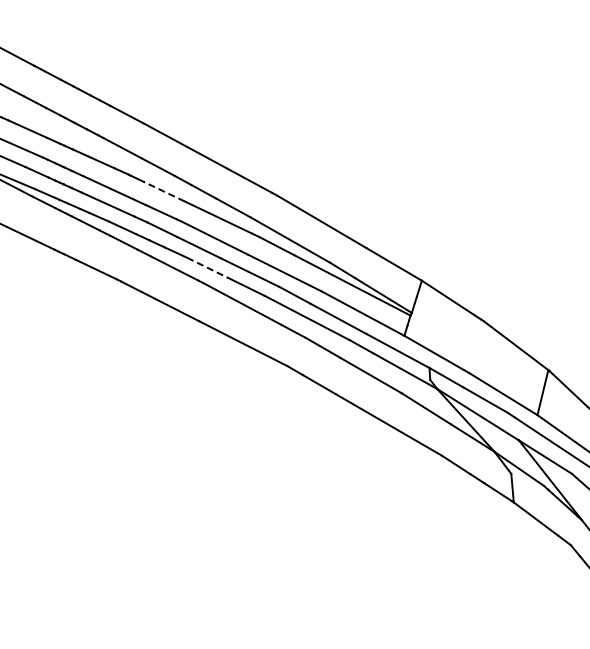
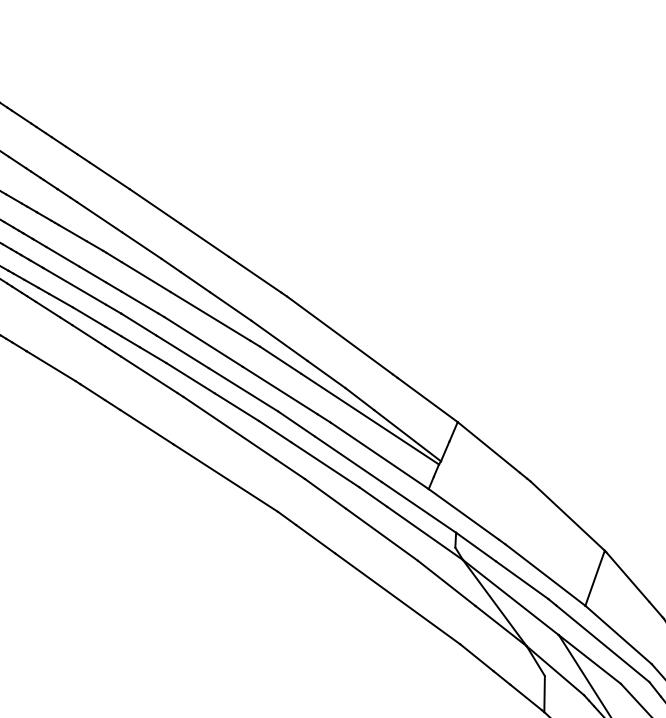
line: (164, 191) -> (146, 276), dashed -> solid
line: (207, 267) -> (190, 377), dashed -> solid

